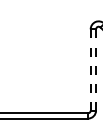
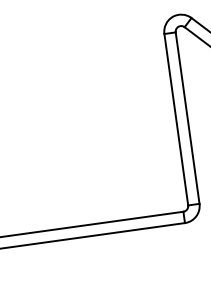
line: (90, 69) -> (175, 118), dashed -> solid
line: (96, 69) -> (188, 116), dashed -> solid

